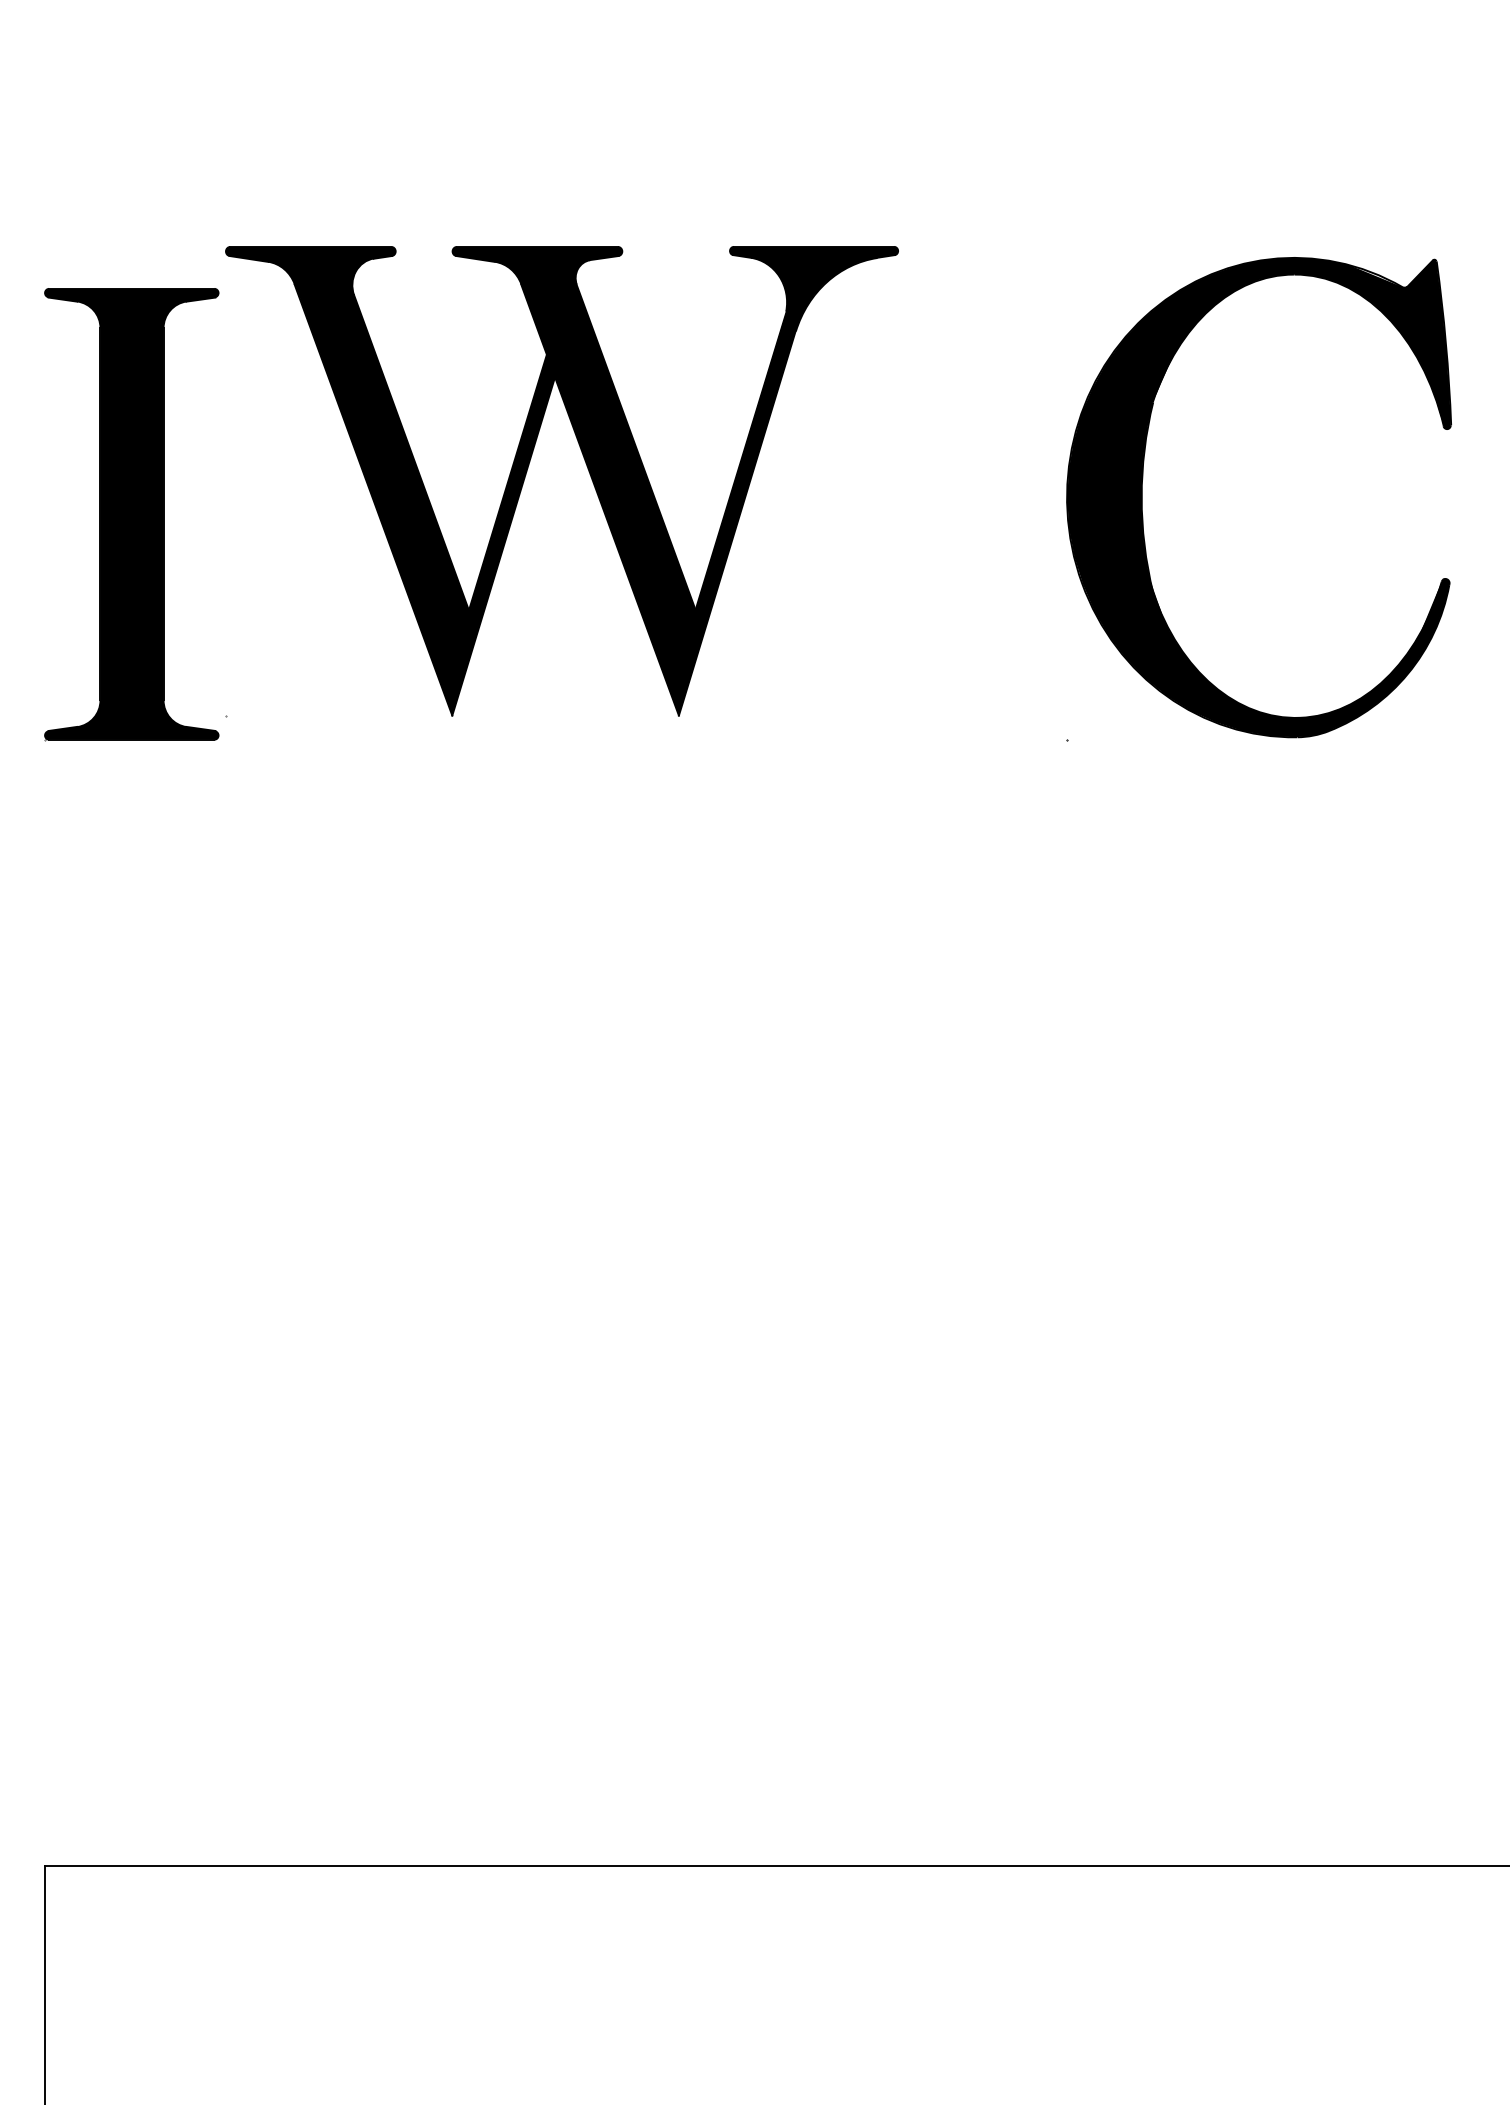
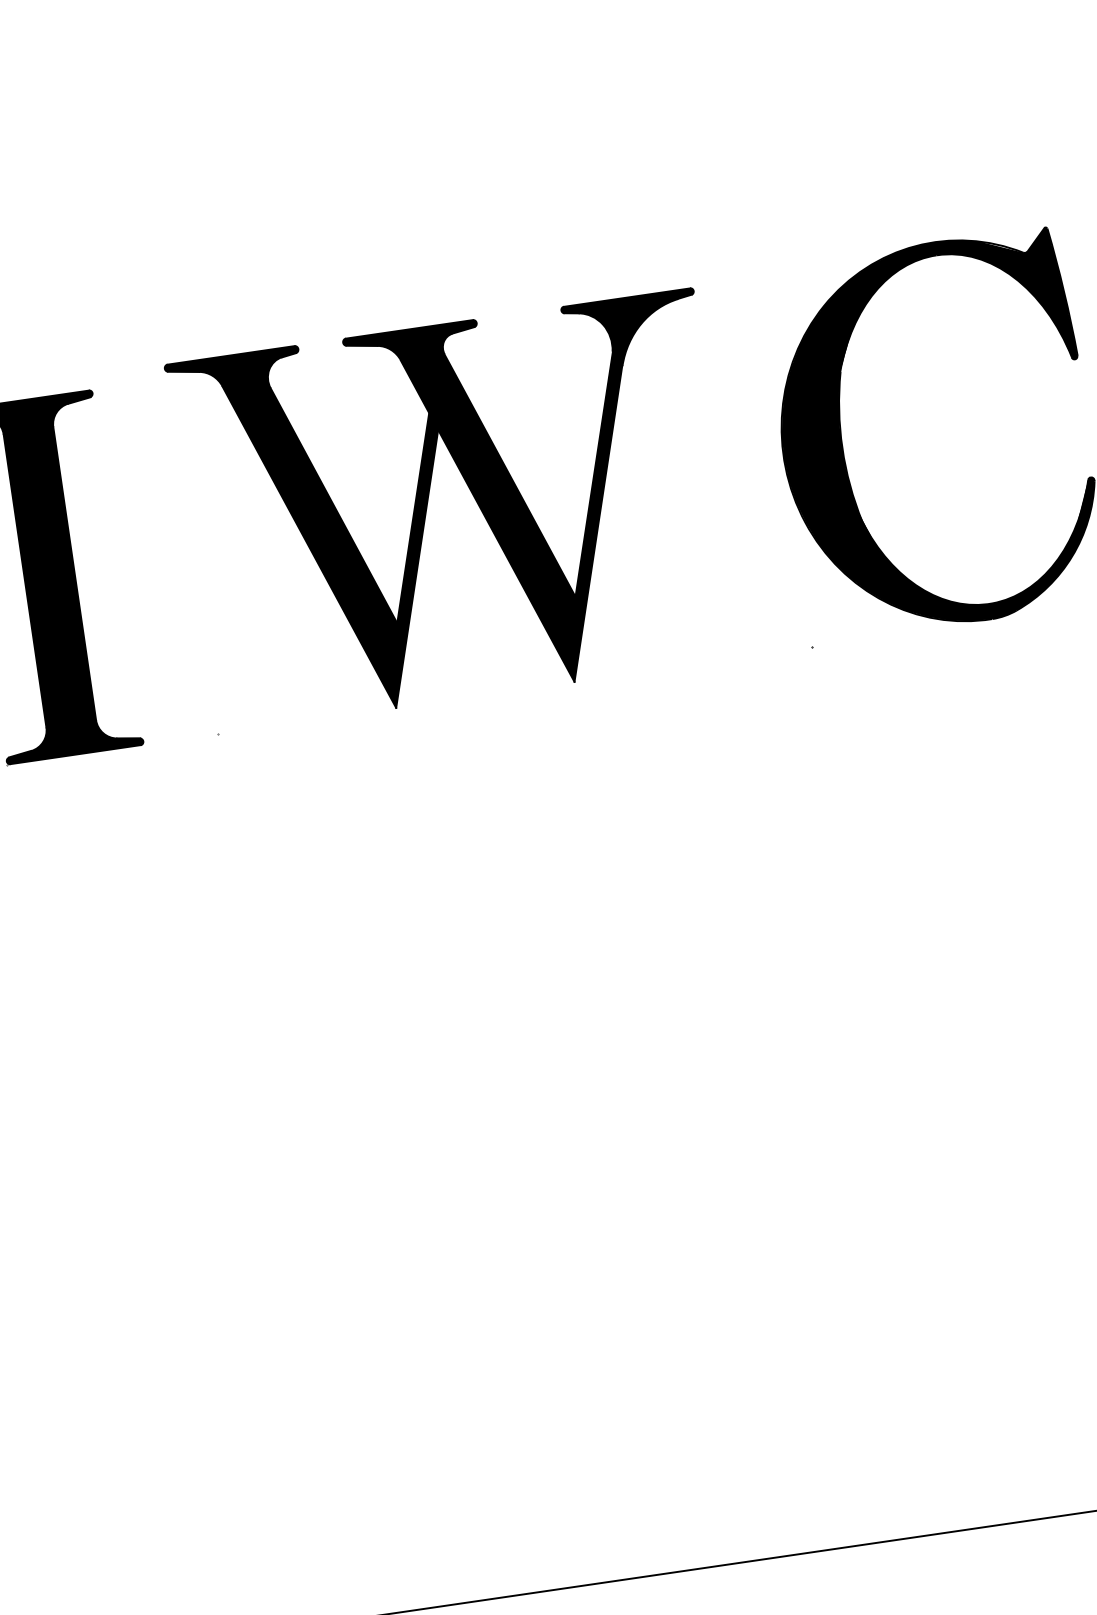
part: (587, 469) -> (474, 498), moved

